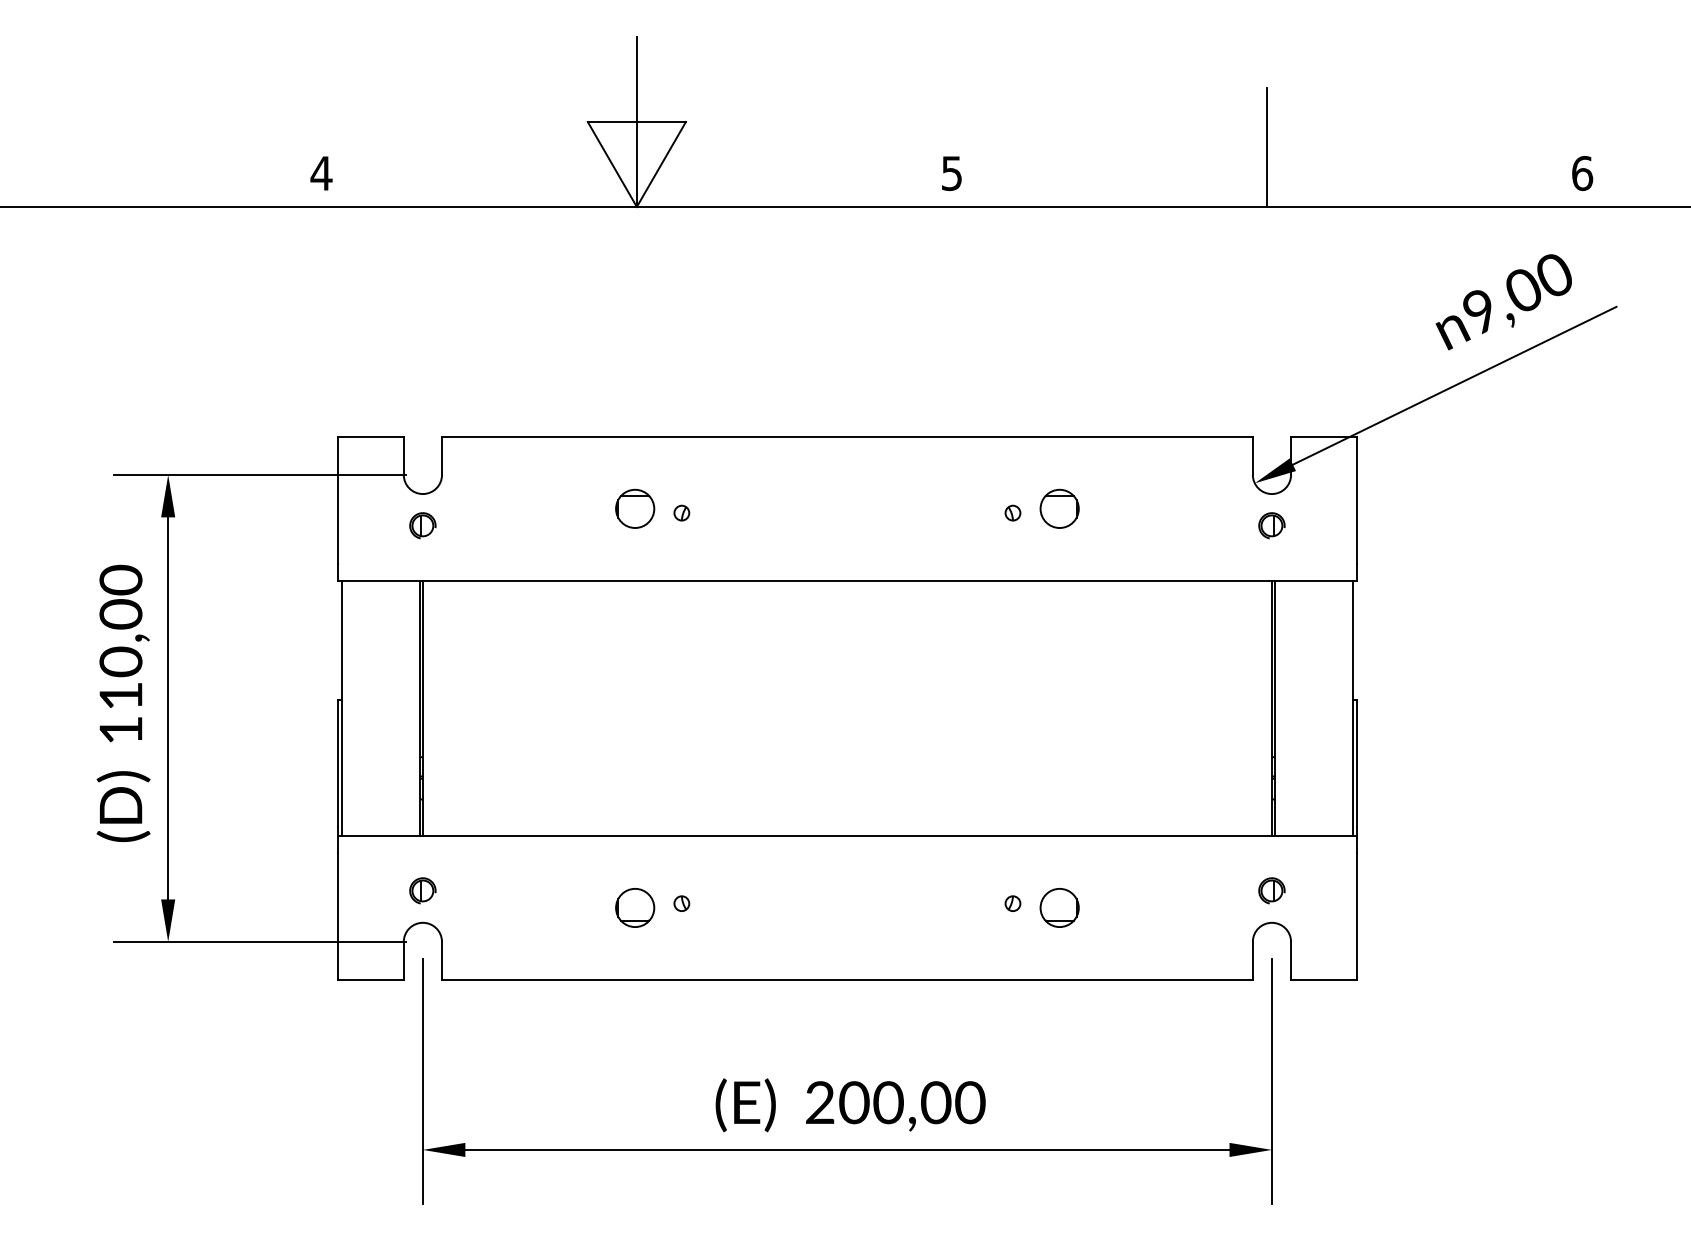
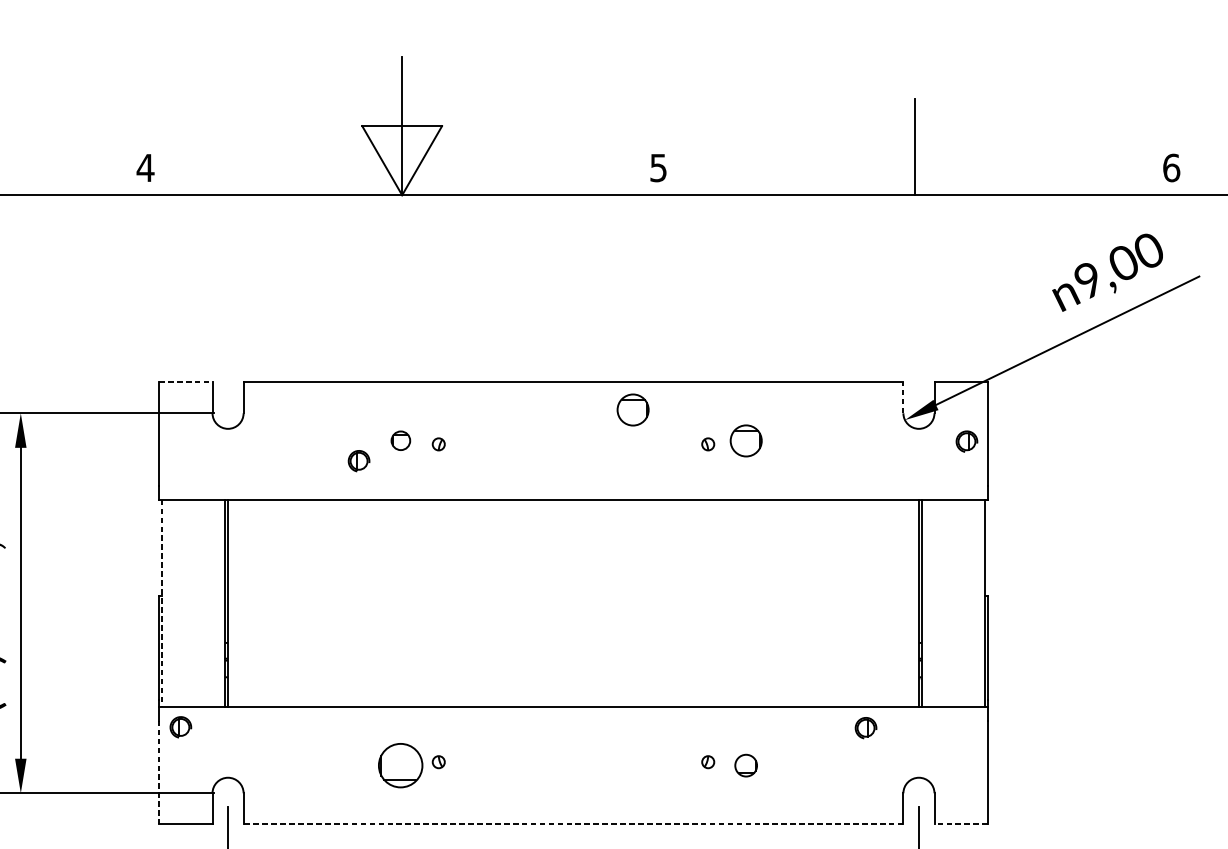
line: (370, 436) -> (185, 382), solid -> dashed
line: (1252, 455) -> (903, 397), solid -> dashed
part: (920, 470) -> (632, 409), added
part: (635, 508) -> (401, 440), size x0.6
part: (422, 525) -> (358, 460), moved
part: (1271, 525) -> (966, 441), moved
line: (342, 708) -> (162, 603), solid -> dashed
part: (422, 890) -> (180, 727), moved
part: (1271, 890) -> (865, 727), moved
part: (635, 907) -> (401, 765), size x1.4
part: (1059, 907) -> (746, 765), size x0.7
line: (338, 916) -> (159, 772), solid -> dashed
line: (846, 980) -> (572, 824), solid -> dashed
line: (1323, 980) -> (960, 824), solid -> dashed

